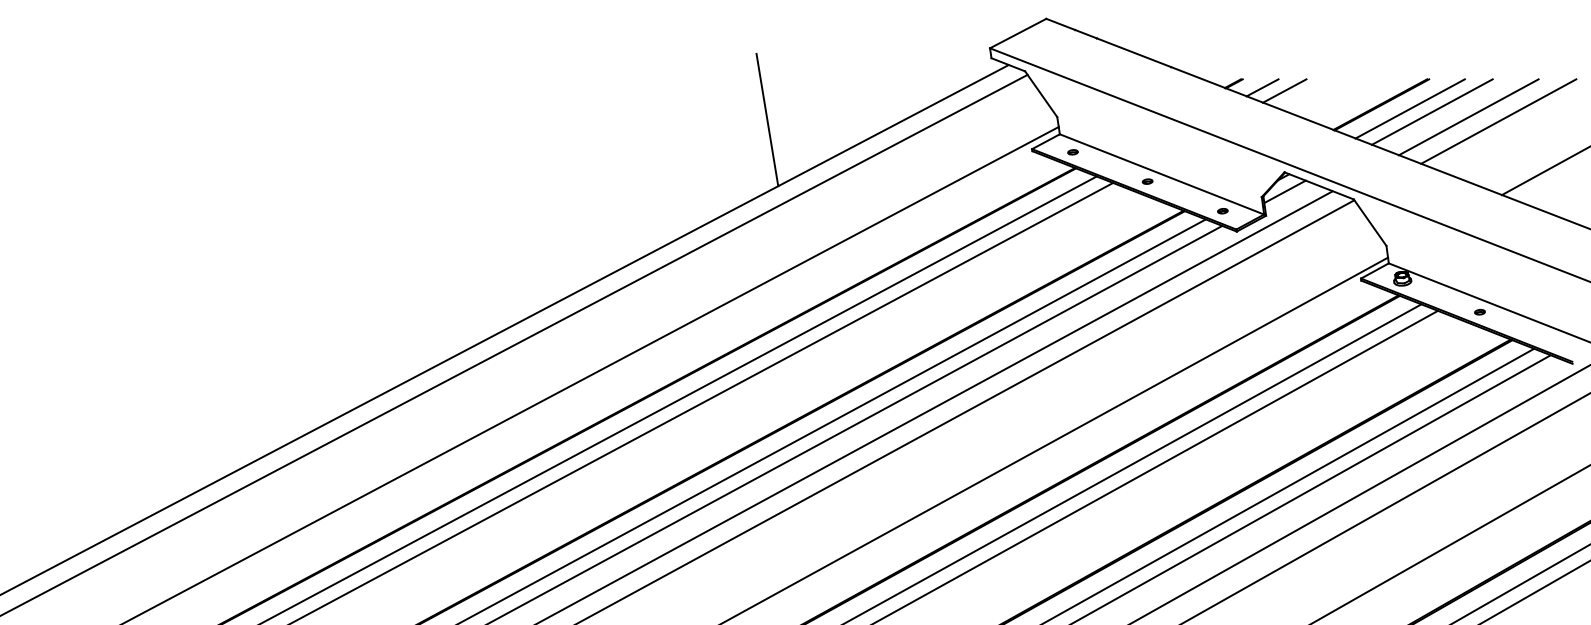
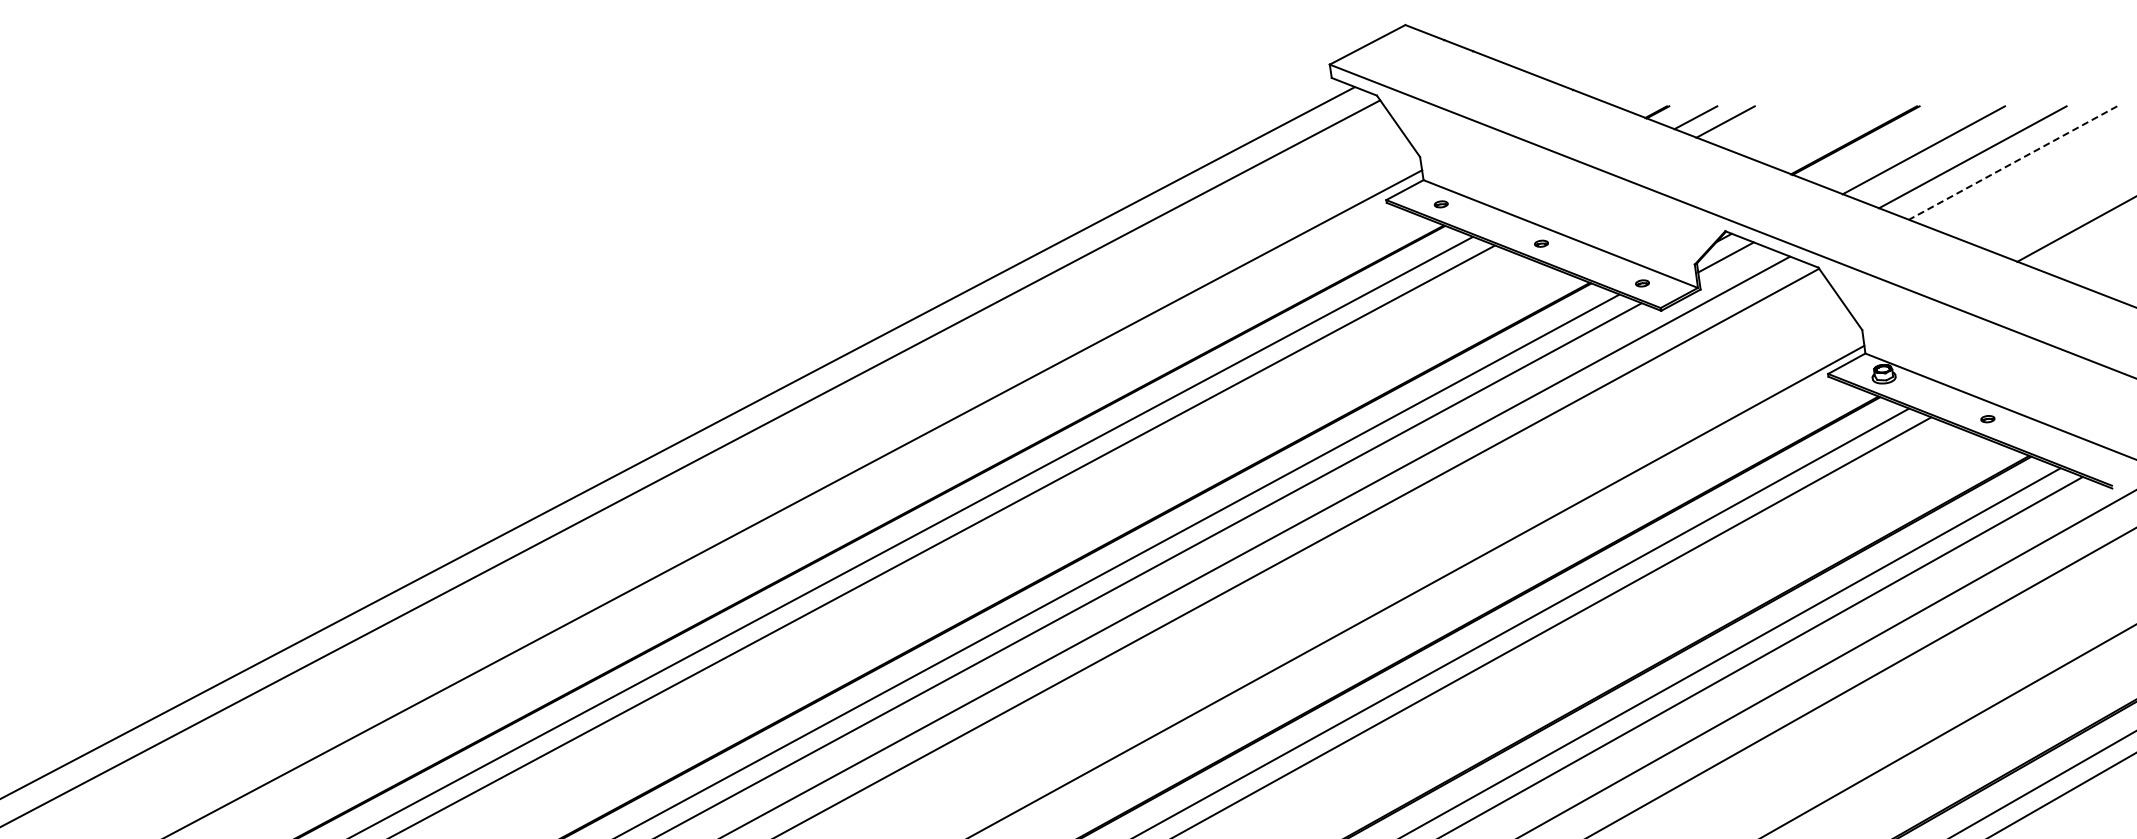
line: (1409, 108) -> (1893, 145), removed
line: (767, 119) -> (1030, 160), removed
line: (1499, 121) -> (2013, 163), solid -> dashed

